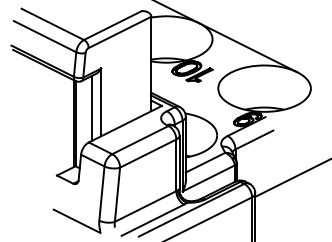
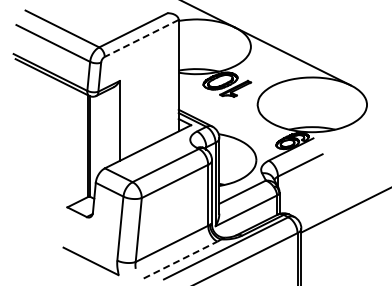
line: (119, 32) -> (141, 38), solid -> dashed
line: (91, 107) -> (108, 127), removed
line: (153, 219) -> (181, 259), solid -> dashed

